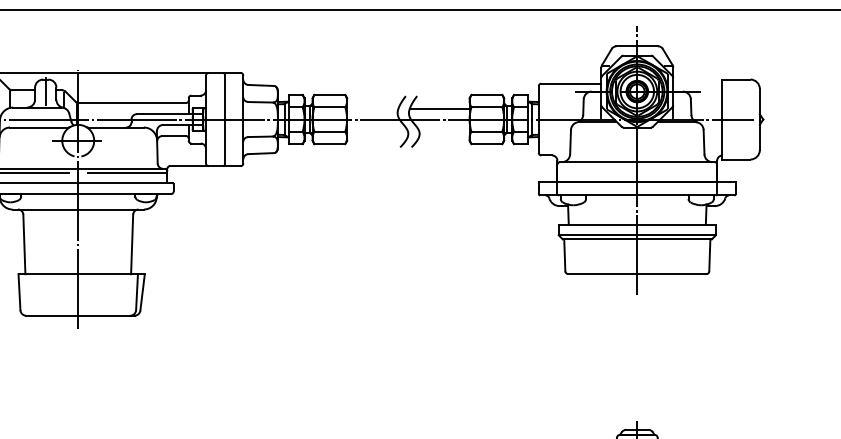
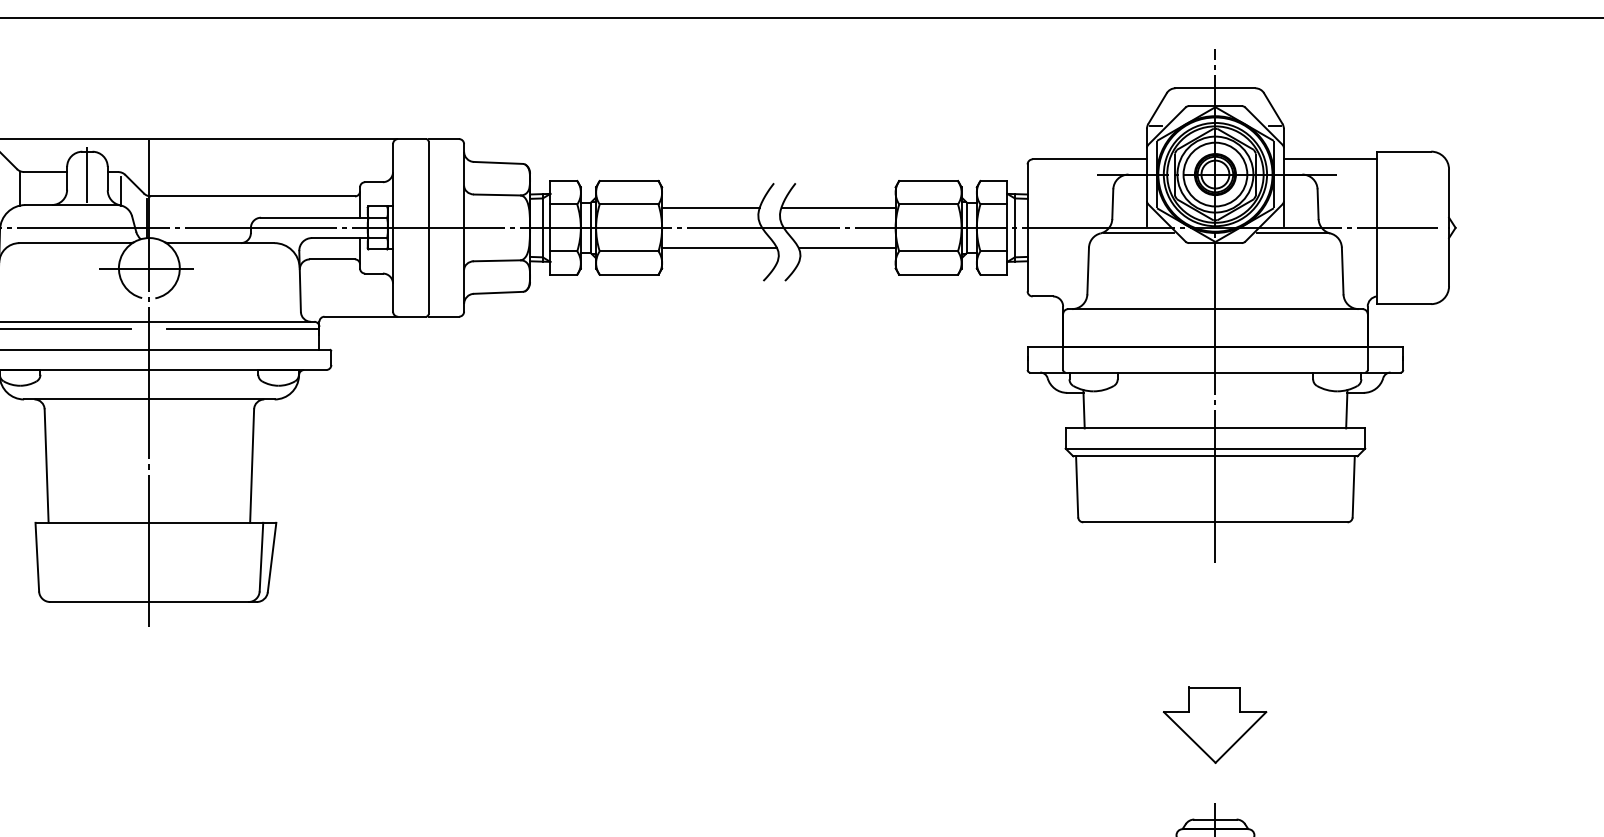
line: (697, 83) -> (1330, 159), added
line: (372, 108) -> (710, 206), added
line: (377, 130) -> (720, 248), added
line: (443, 130) -> (845, 248), added
part: (636, 380) -> (1213, 725), added

